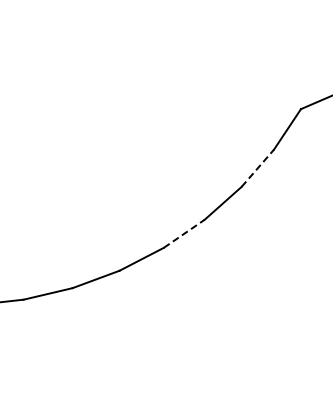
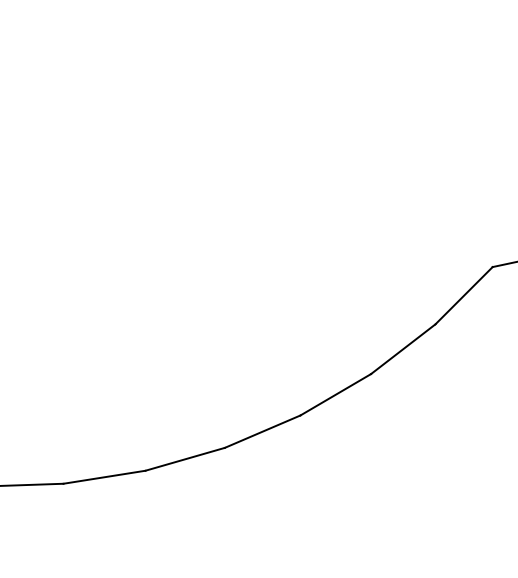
line: (257, 168) -> (402, 349), dashed -> solid
line: (184, 233) -> (263, 431), dashed -> solid

